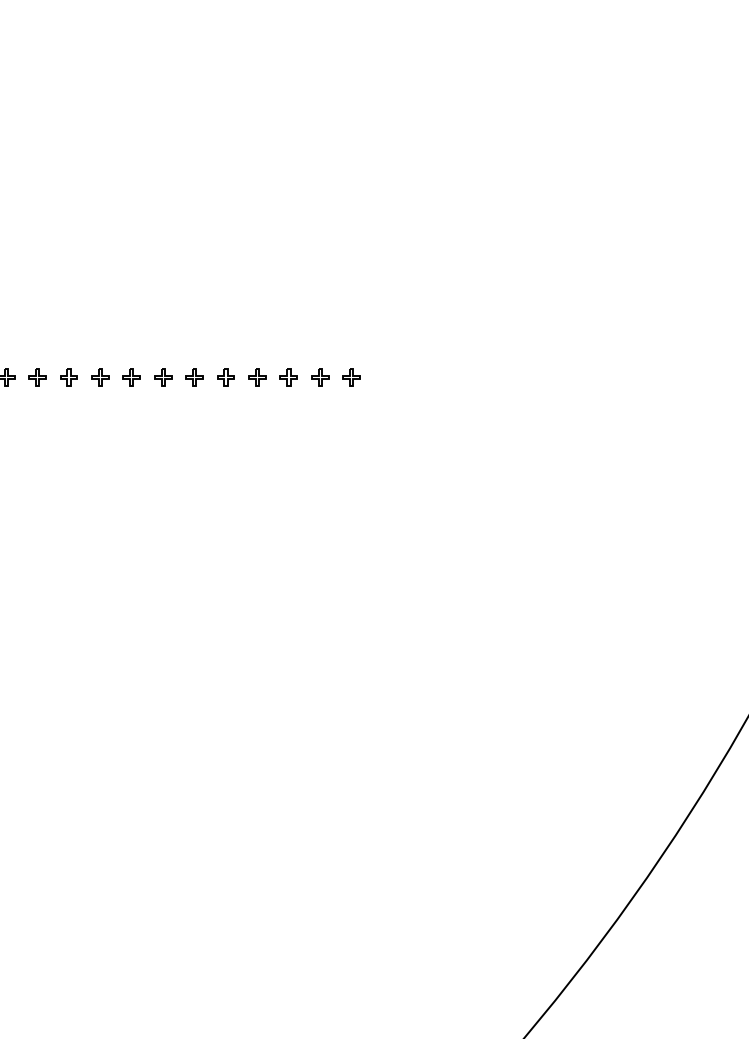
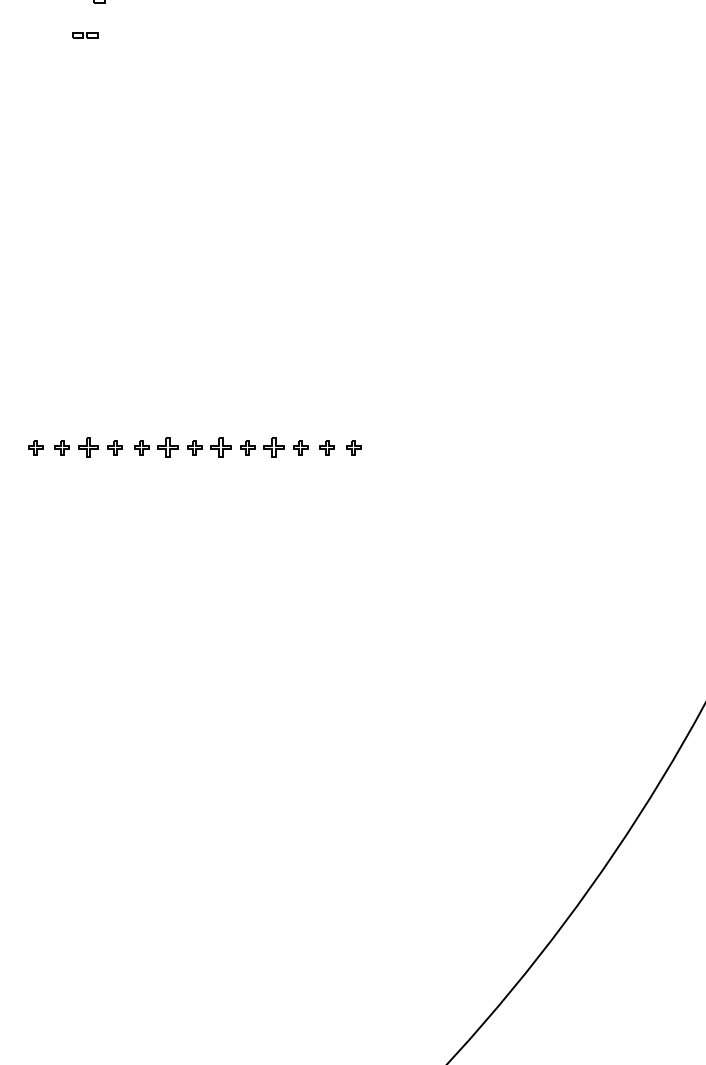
part: (37, 377) -> (88, 447), size x1.4
part: (131, 377) -> (167, 447), size x1.4
part: (193, 377) -> (220, 447), size x1.4
part: (256, 377) -> (273, 447), size x1.4

